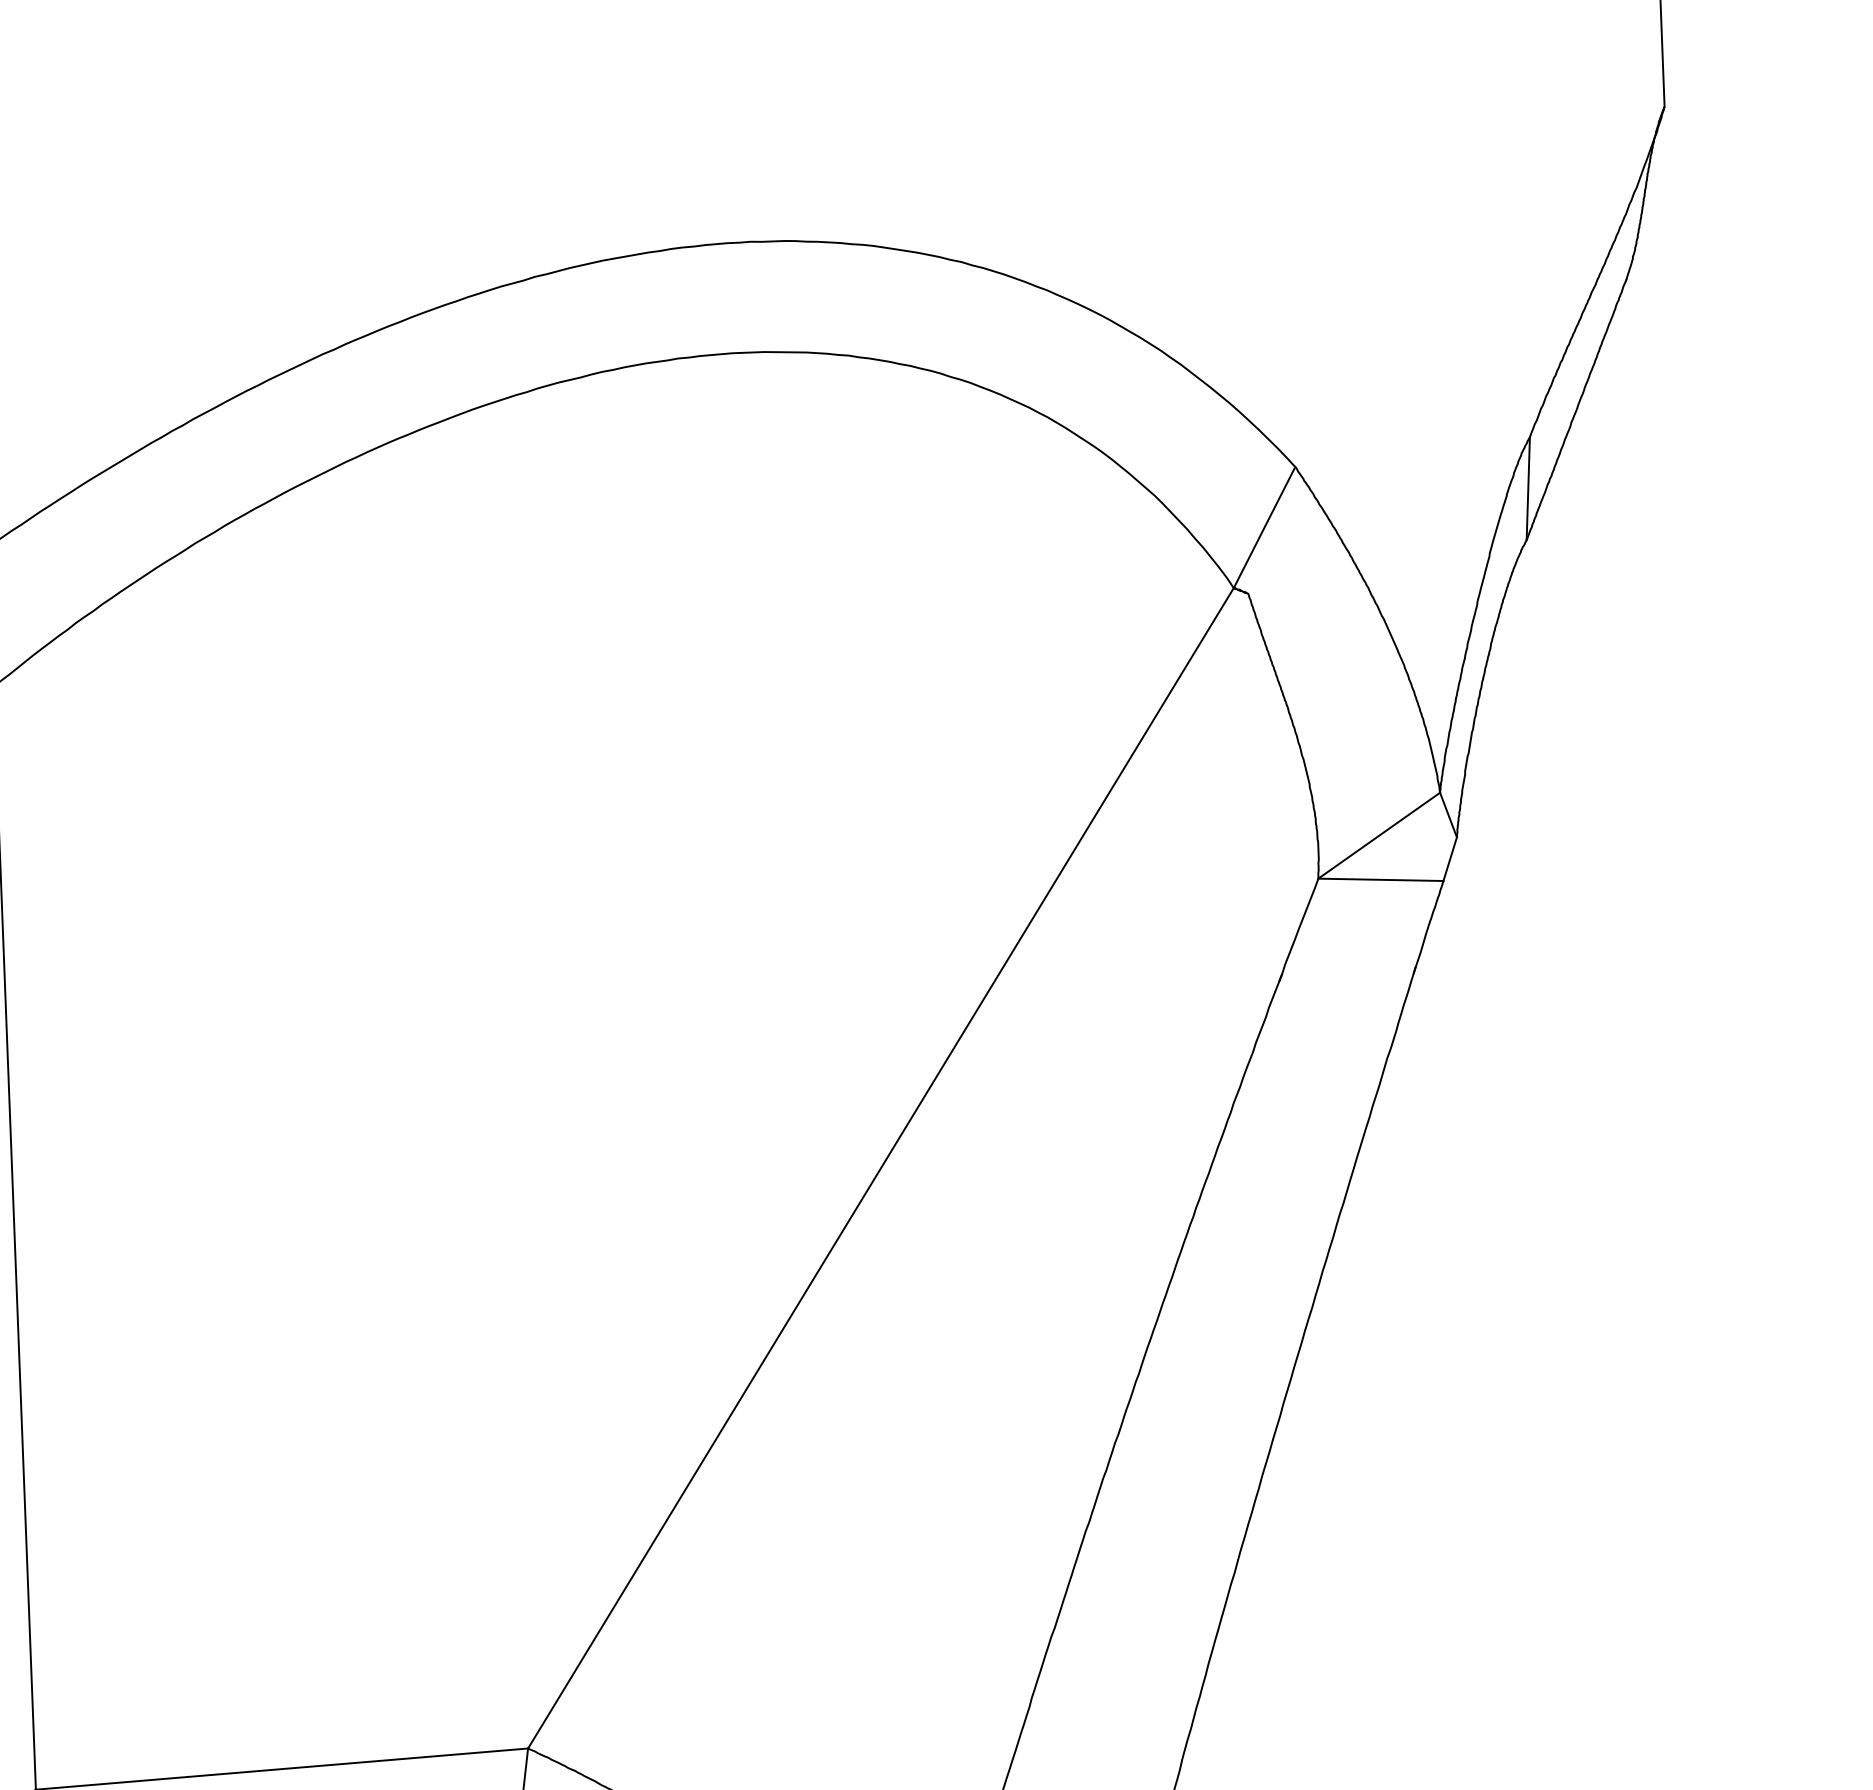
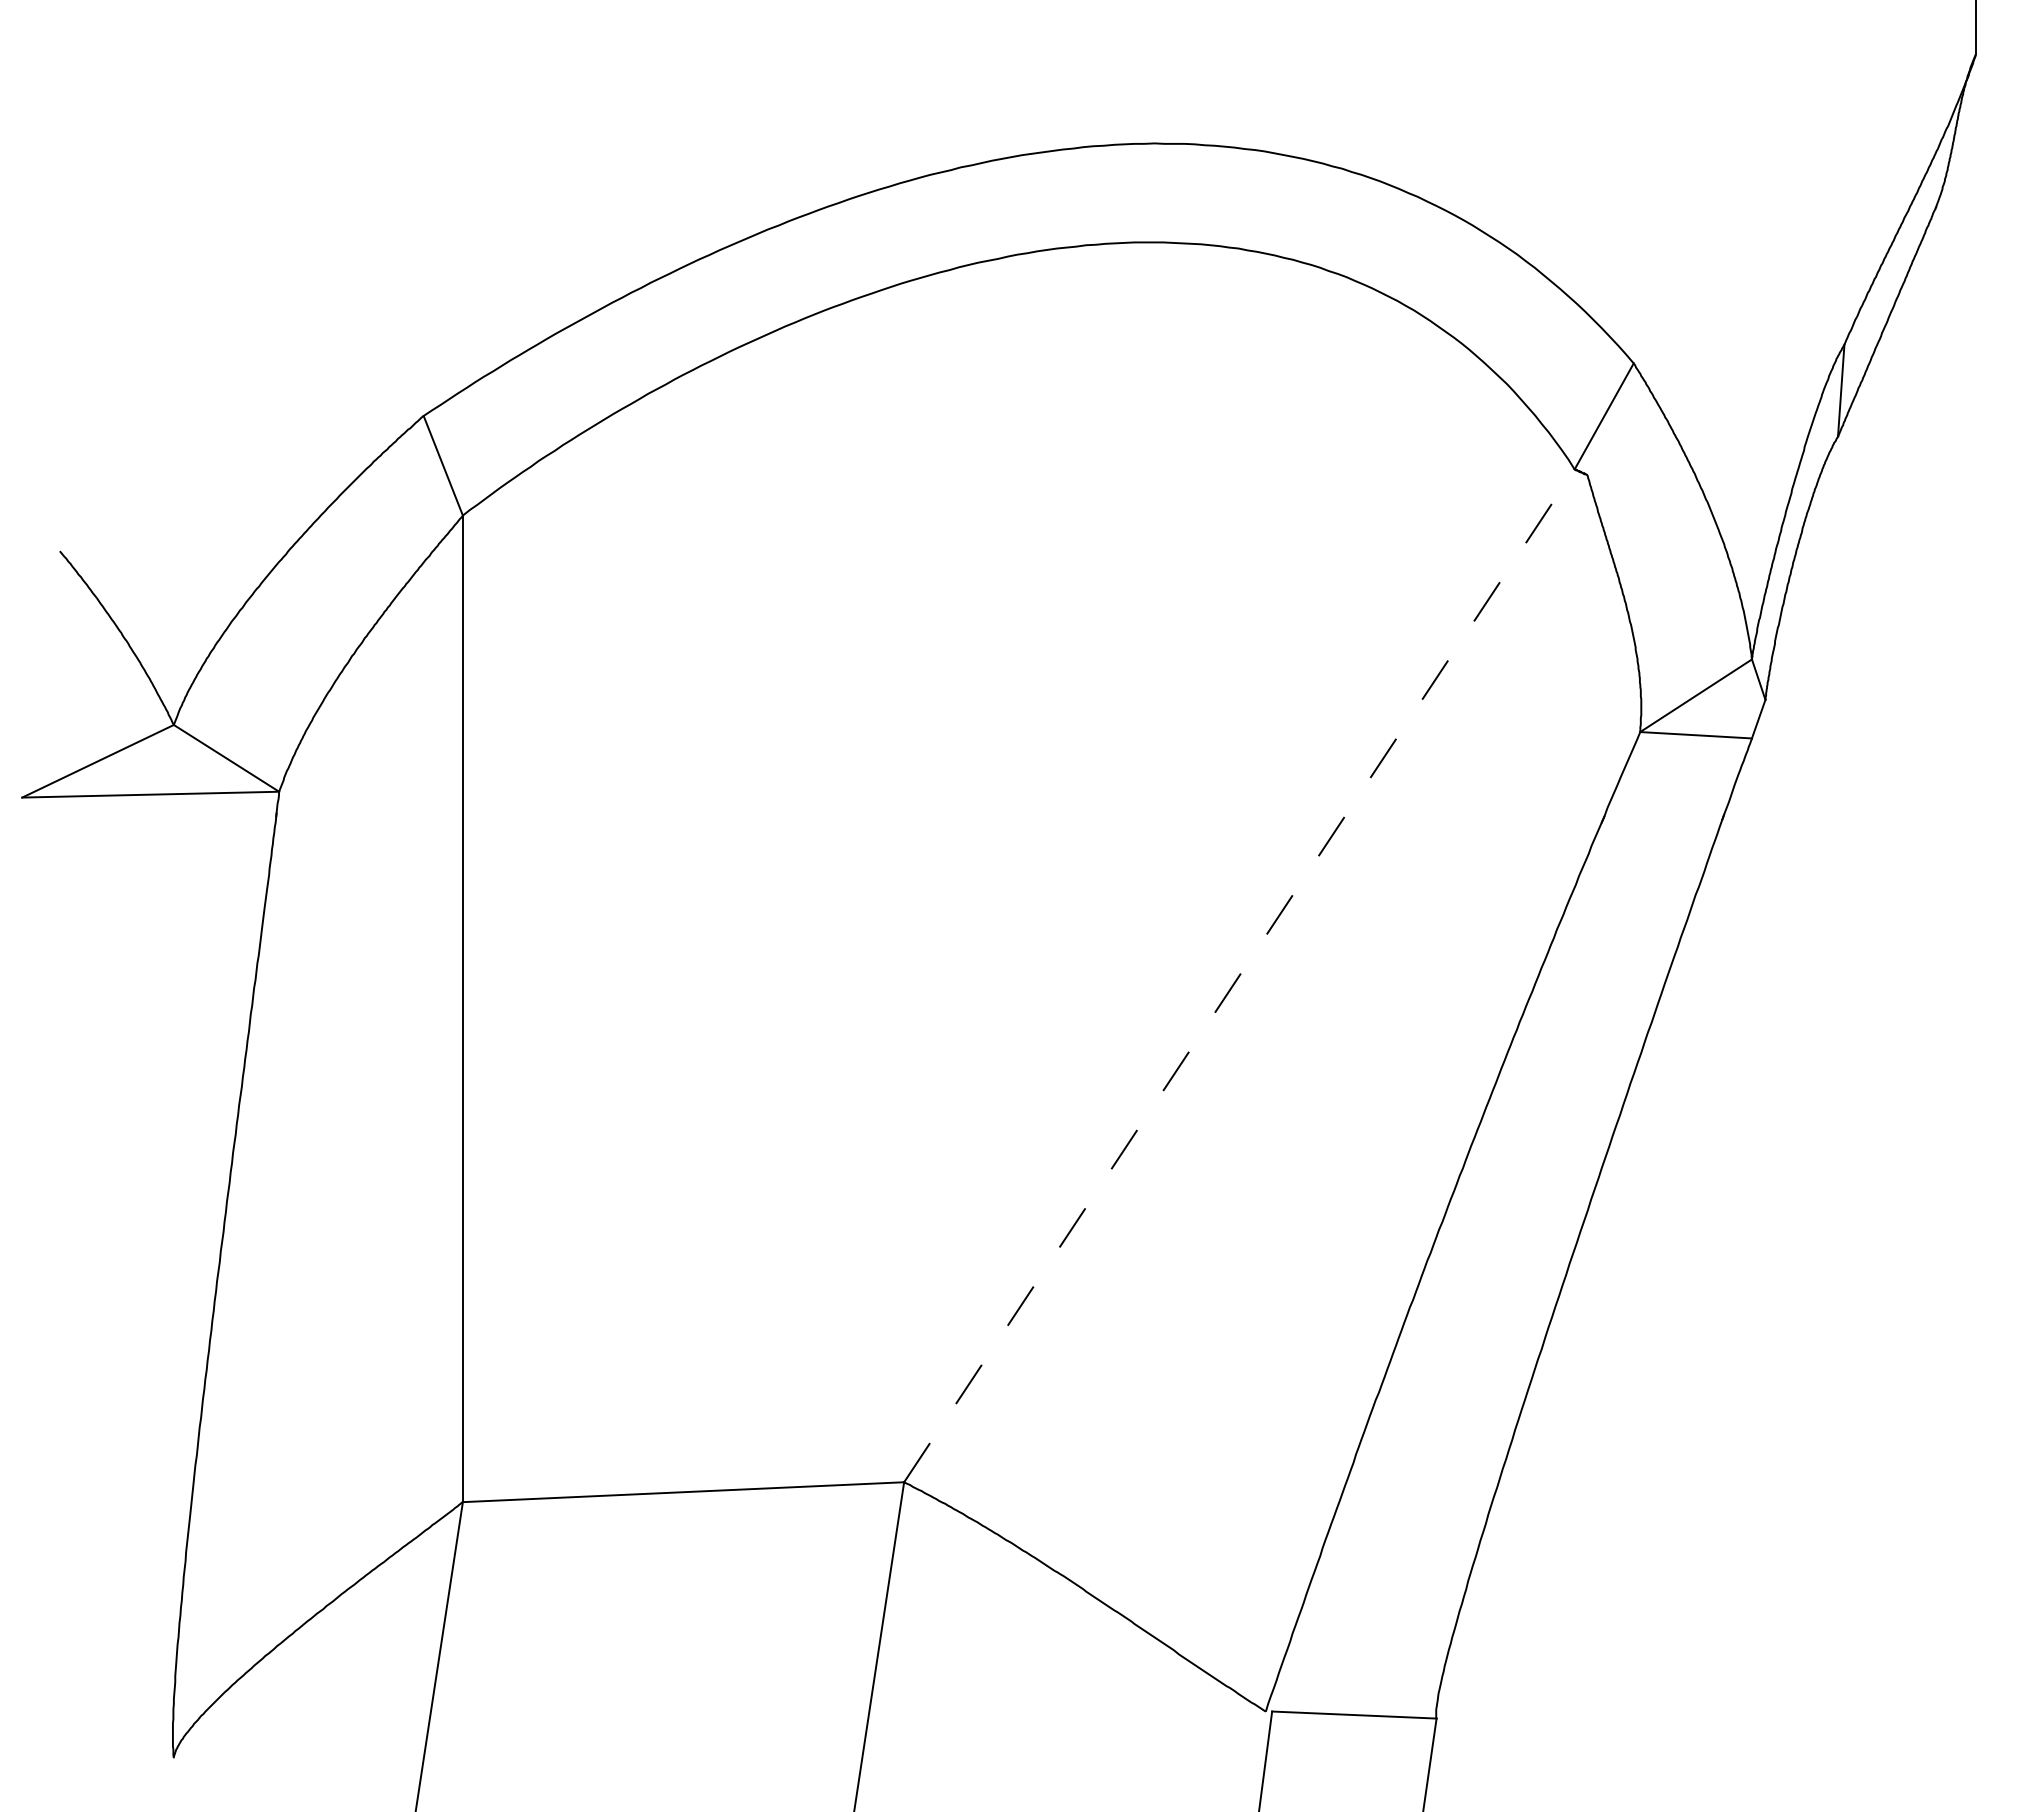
line: (881, 1167) -> (1239, 975), solid -> dashed

